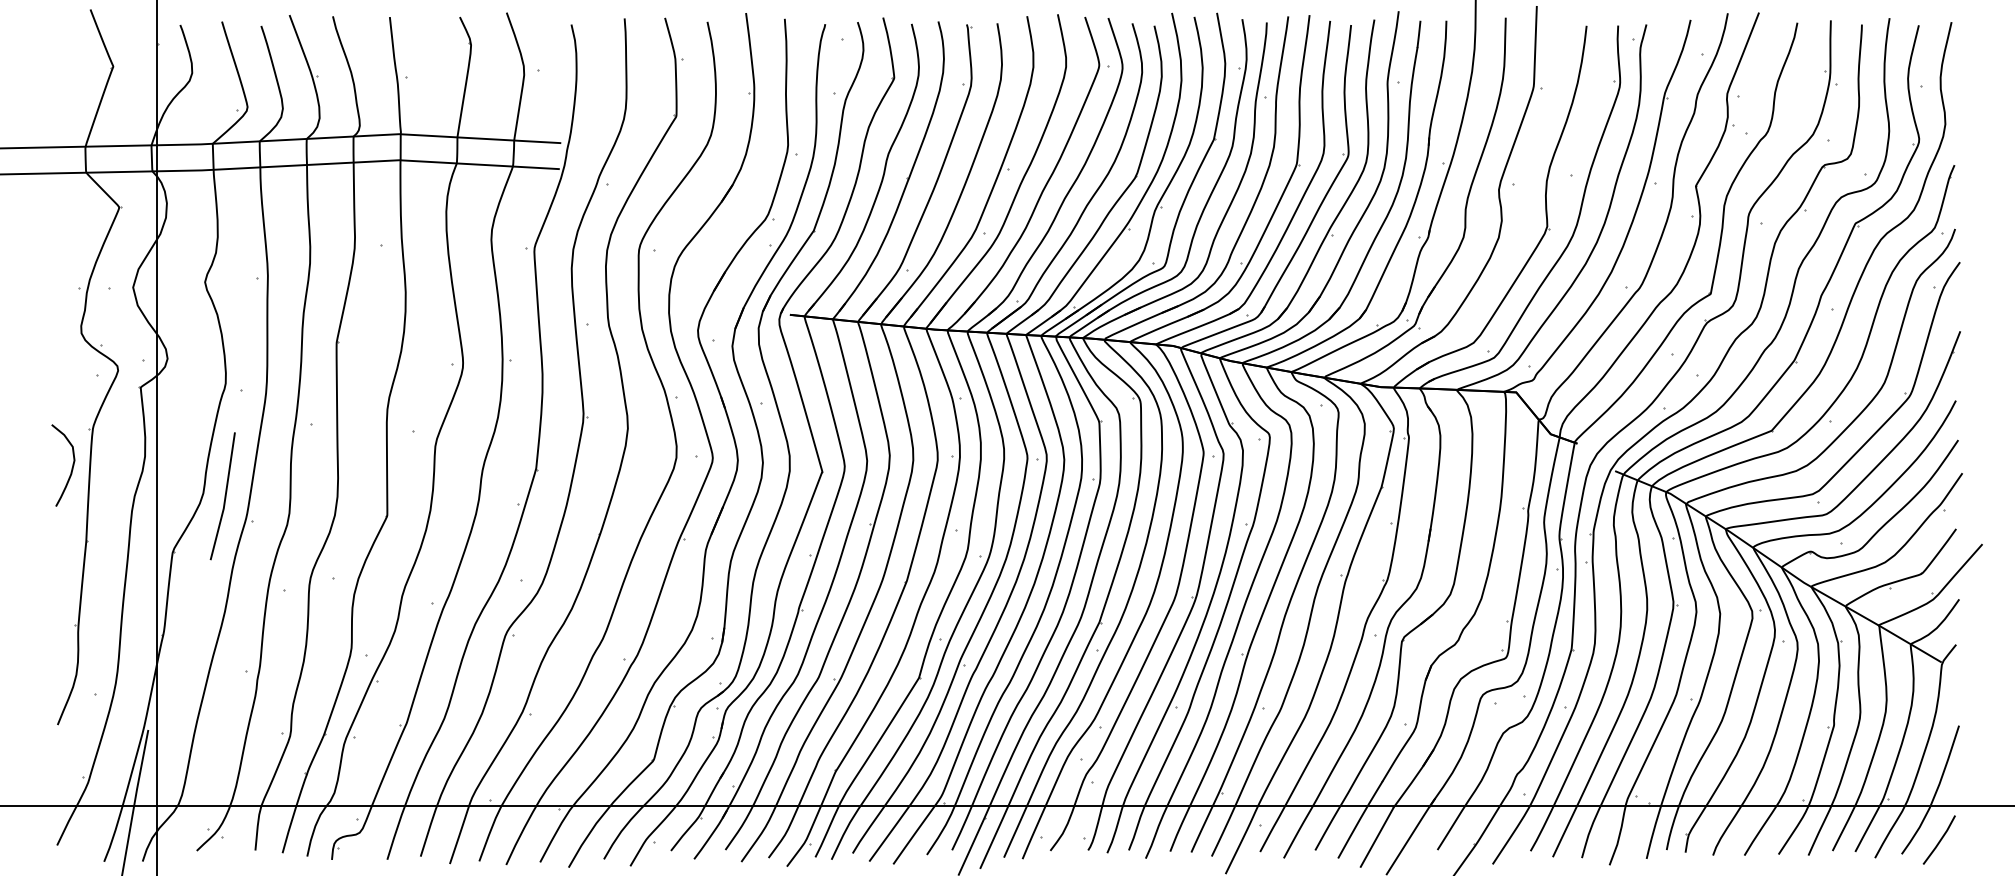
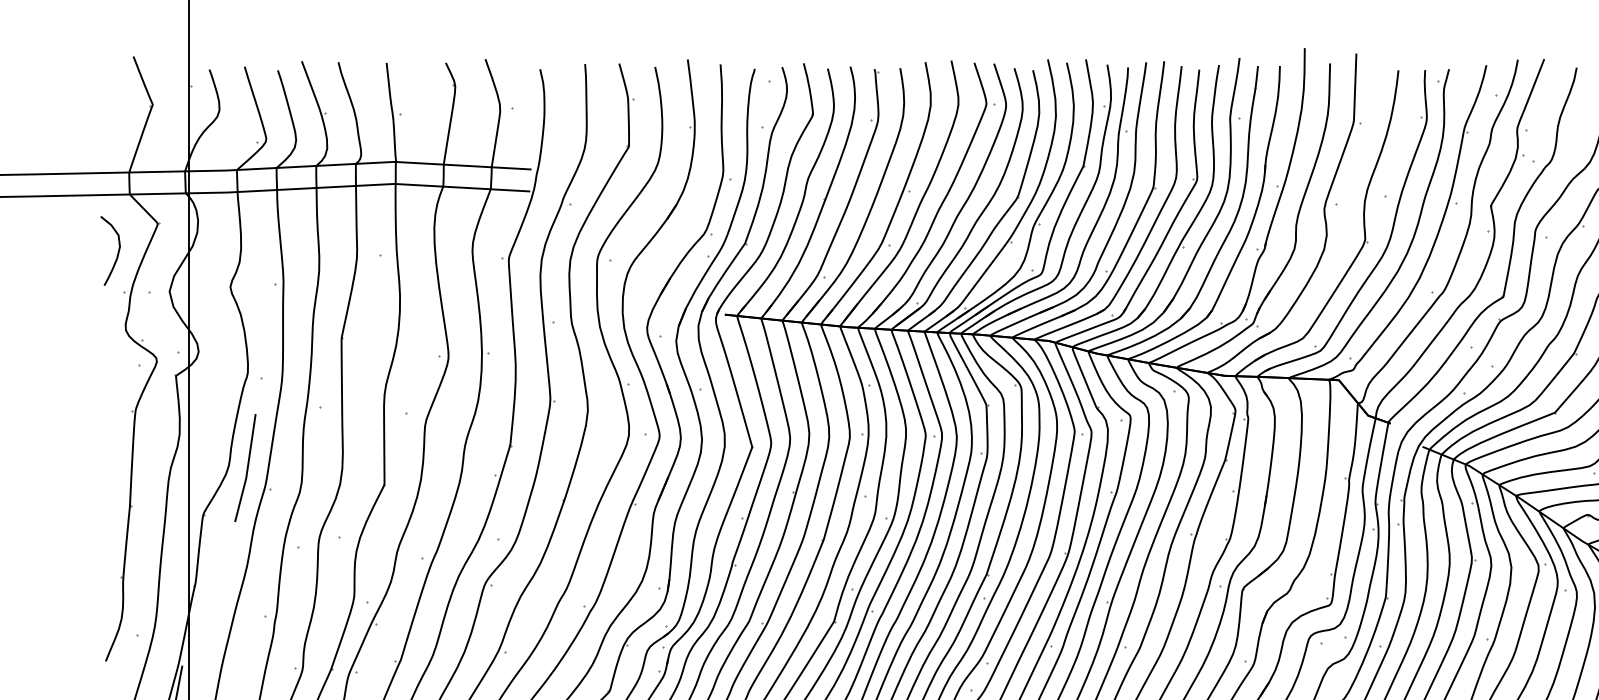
curve: (71, 467) -> (117, 252), moved

